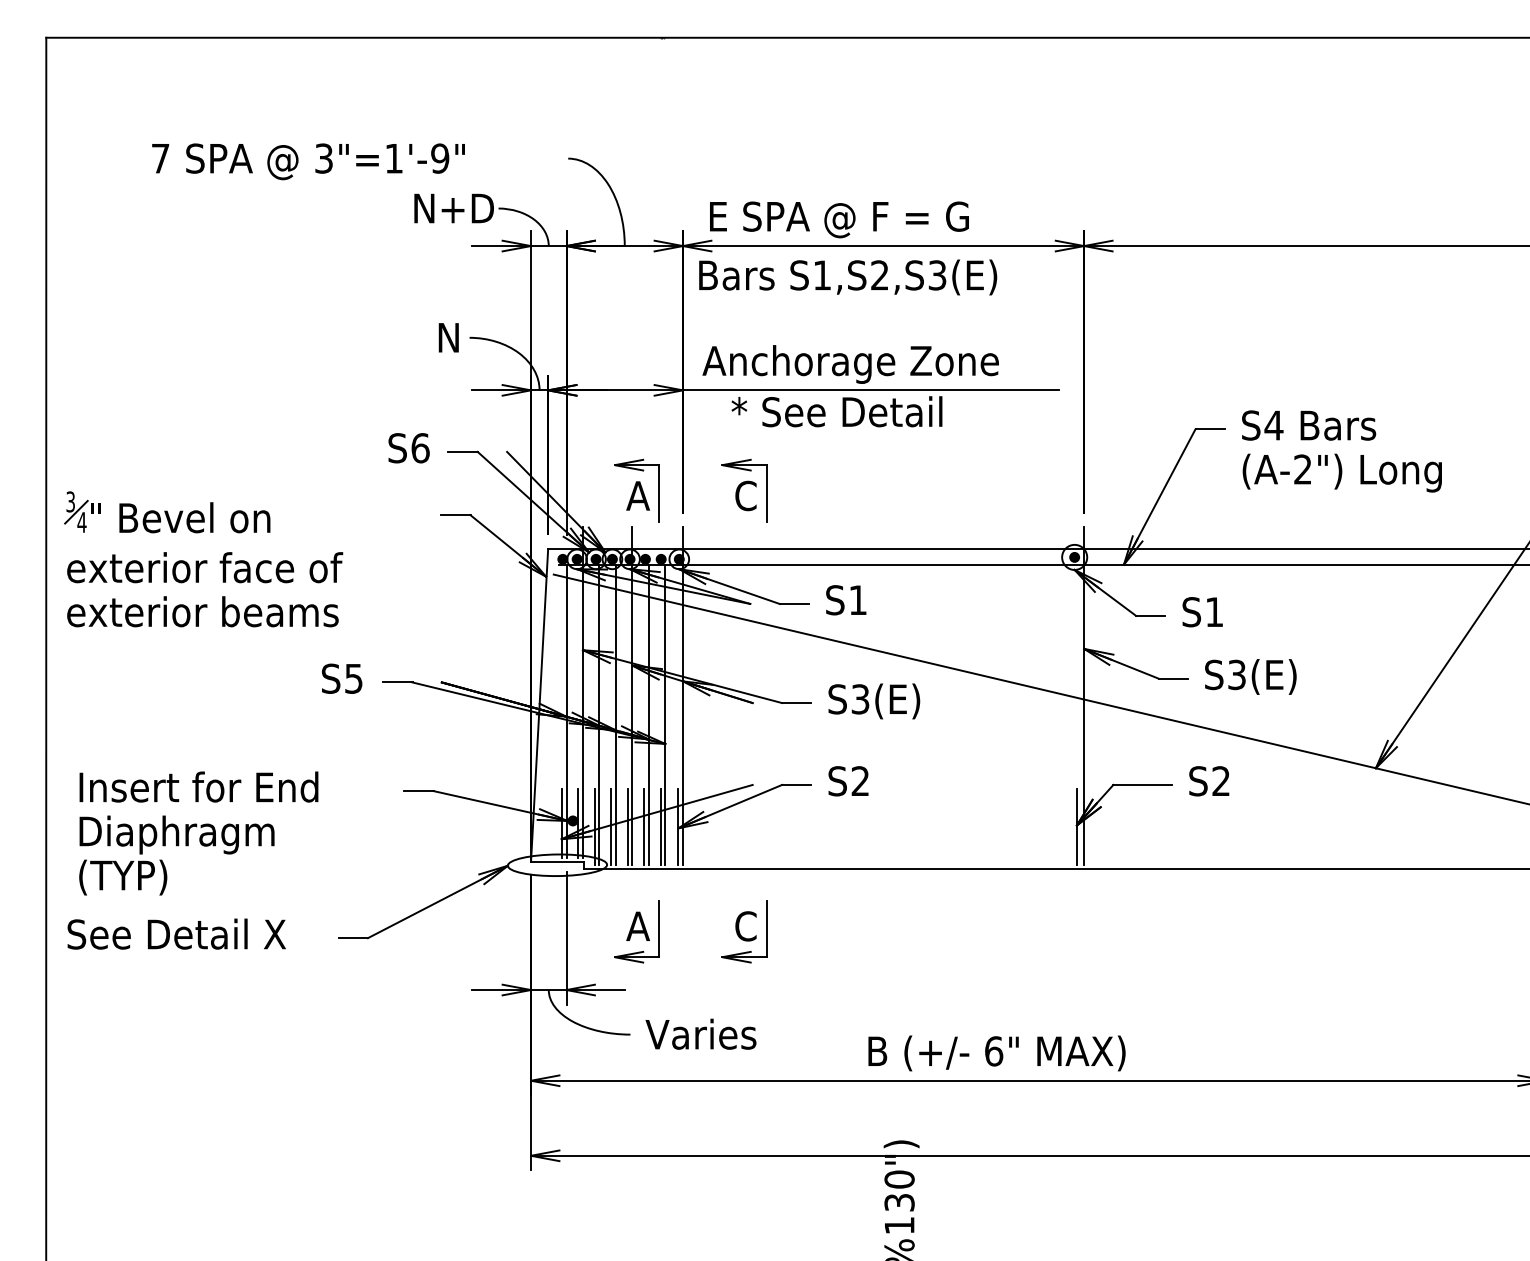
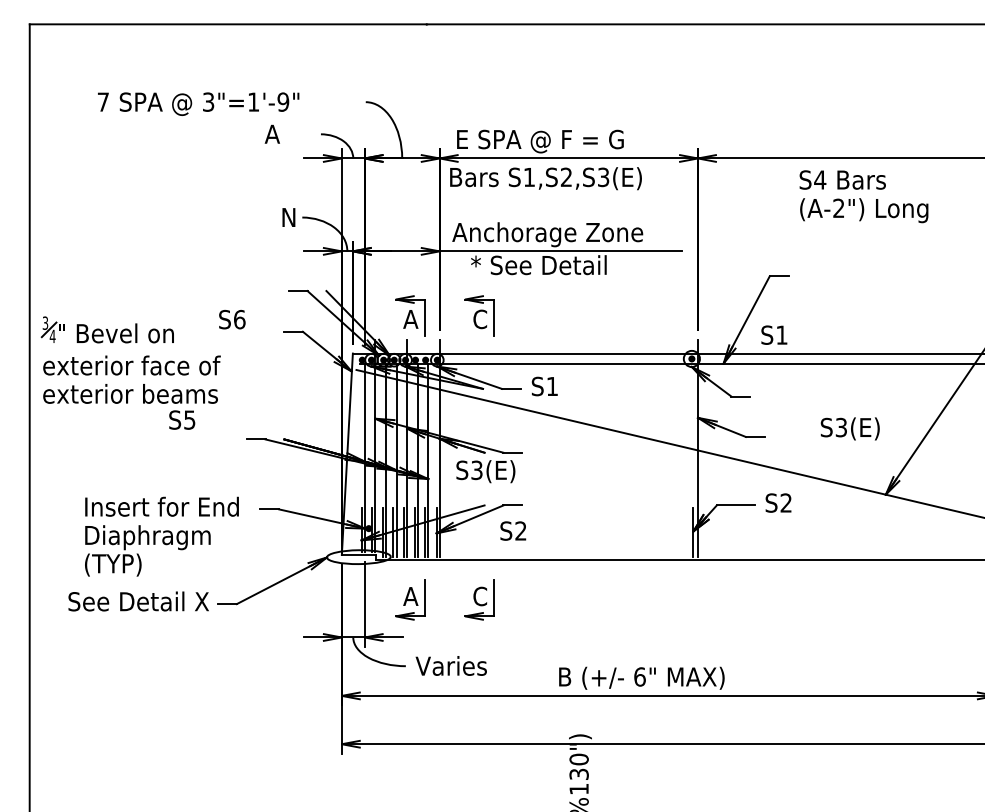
text: (451, 207) -> (290, 133), N+D -> A
text: (409, 448) -> (232, 319), moved
text: (1341, 451) -> (863, 196), moved
text: (1202, 611) -> (774, 334), moved
text: (1249, 676) -> (849, 428), moved
text: (342, 677) -> (182, 419), moved
text: (873, 701) -> (485, 471), moved
text: (848, 780) -> (513, 530), moved
text: (198, 833) -> (161, 536), moved
text: (176, 934) -> (138, 601), moved

